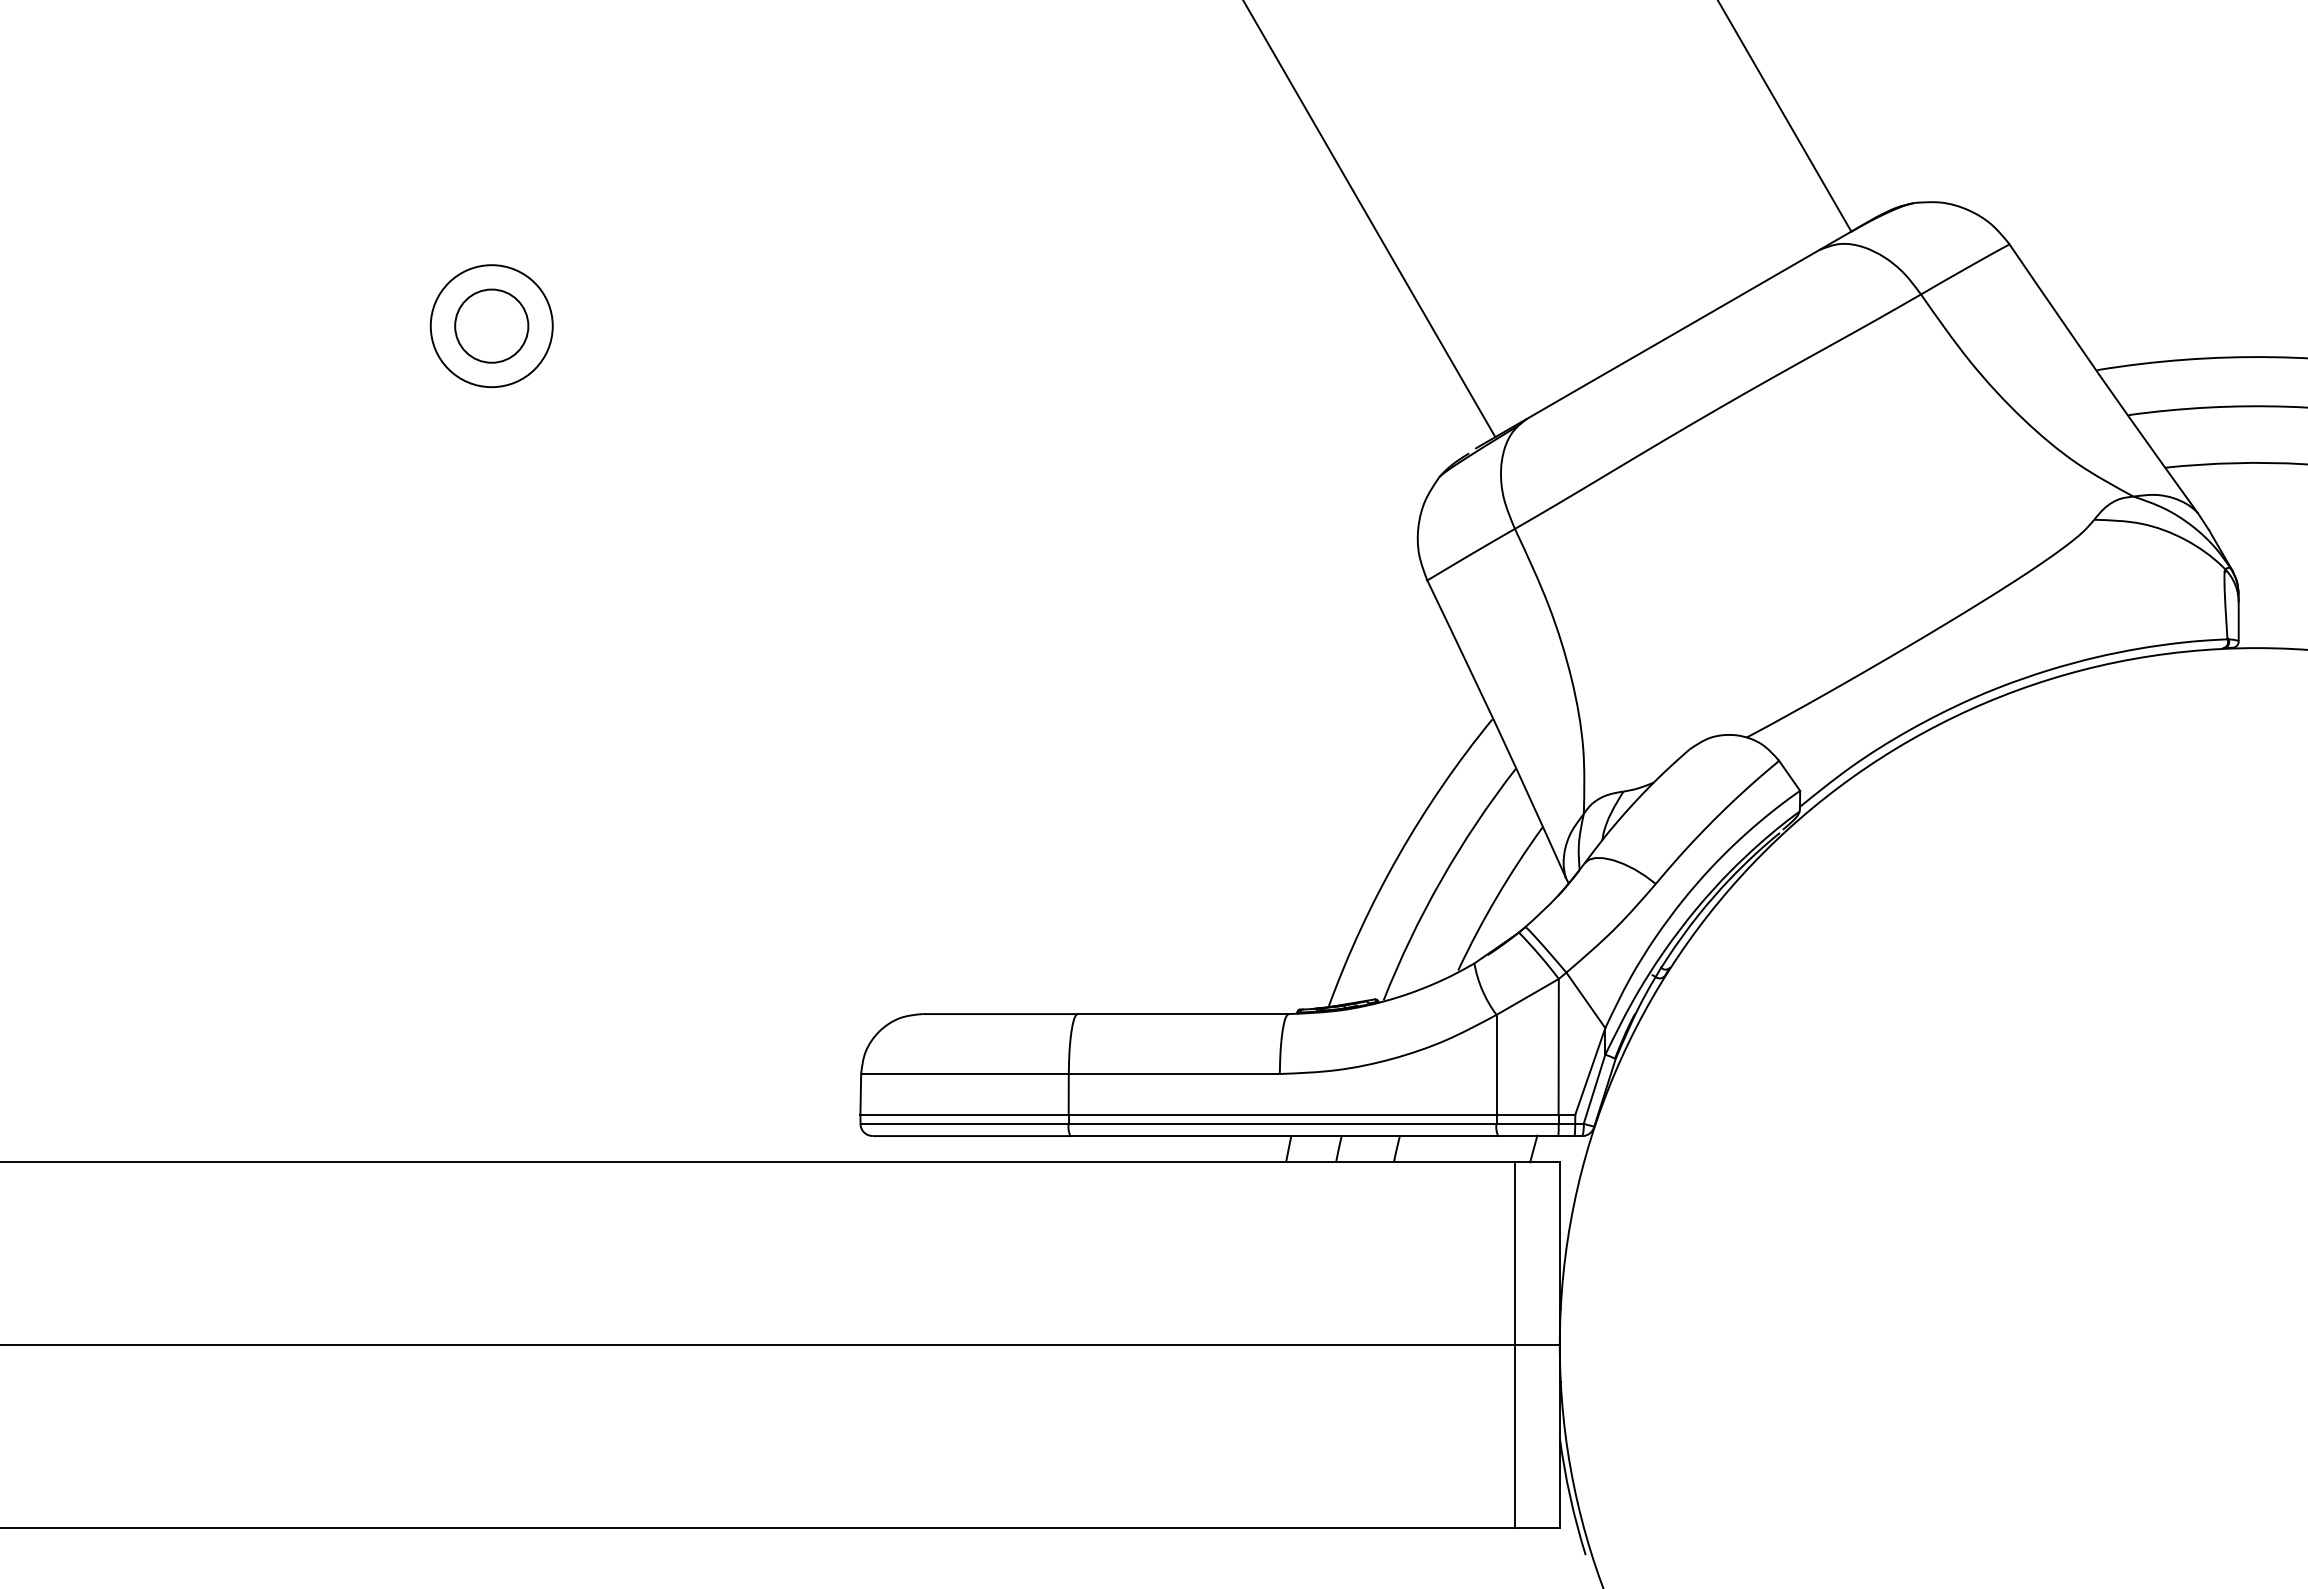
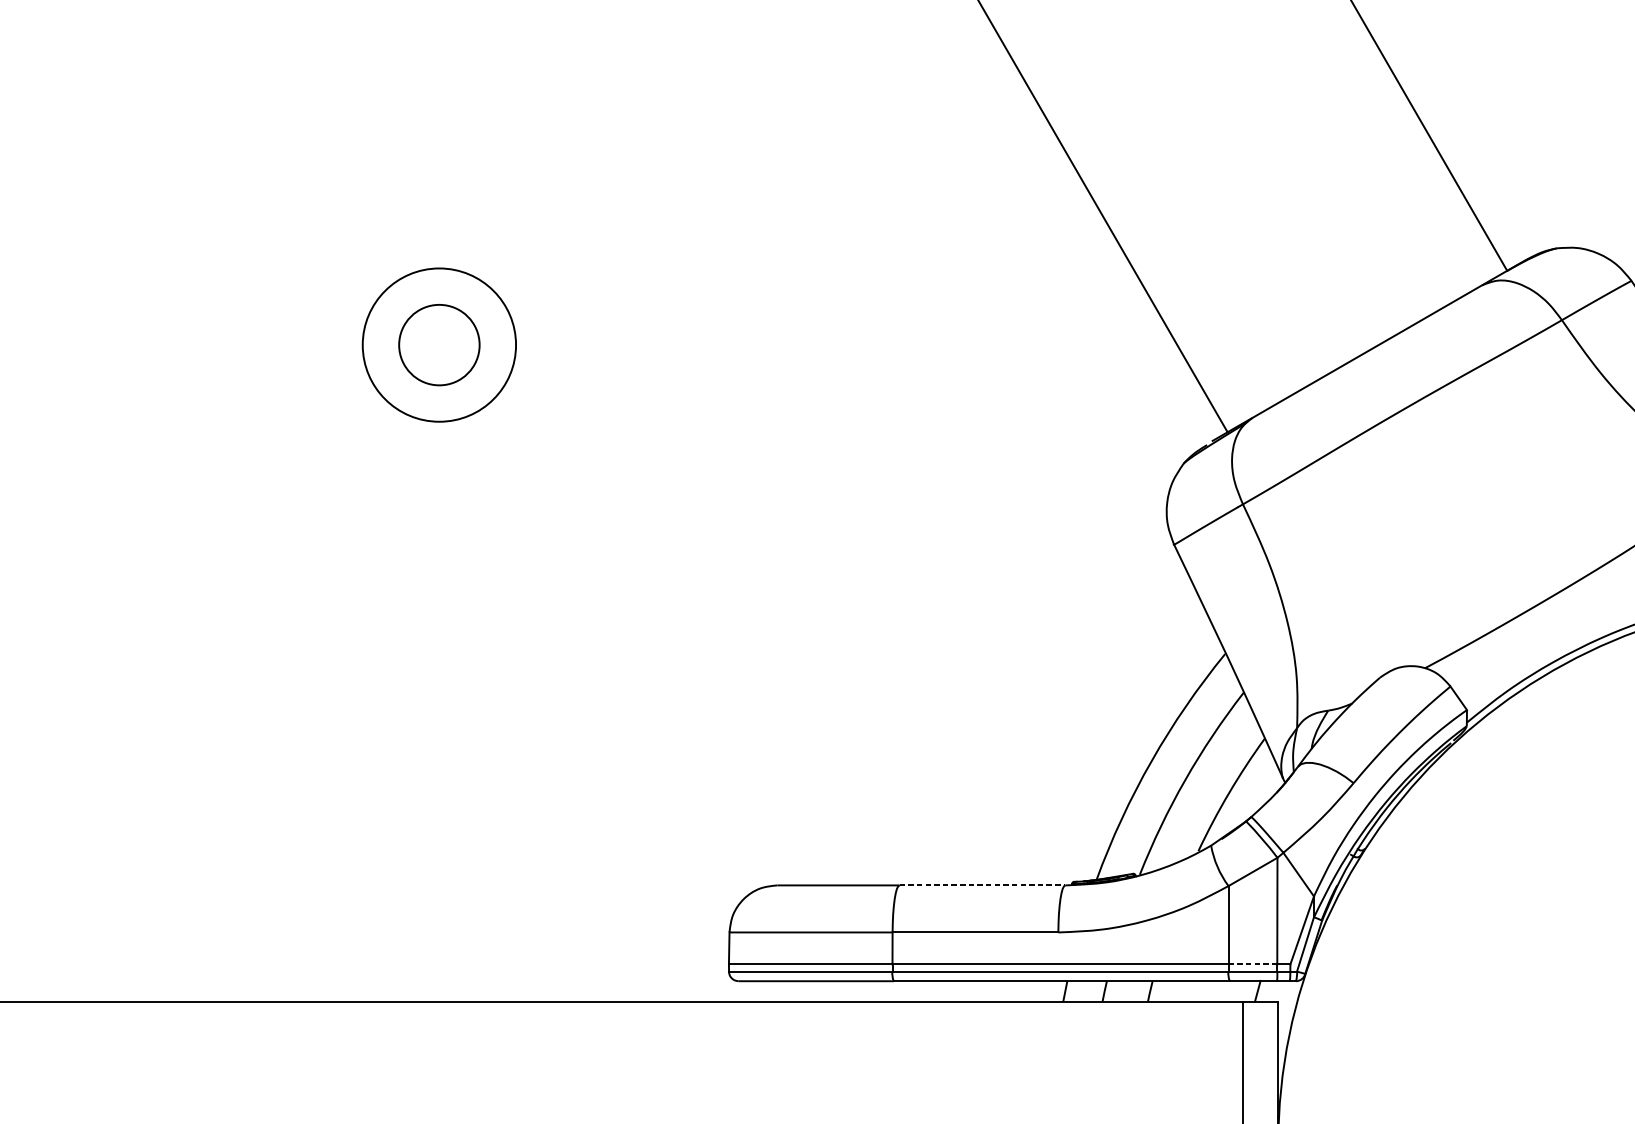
circle: (491, 325) -> (439, 344), size x1.4
circle: (491, 326) -> (439, 345), size x1.6
line: (1183, 1014) -> (982, 885), solid -> dashed
line: (1527, 1114) -> (1252, 964), solid -> dashed

